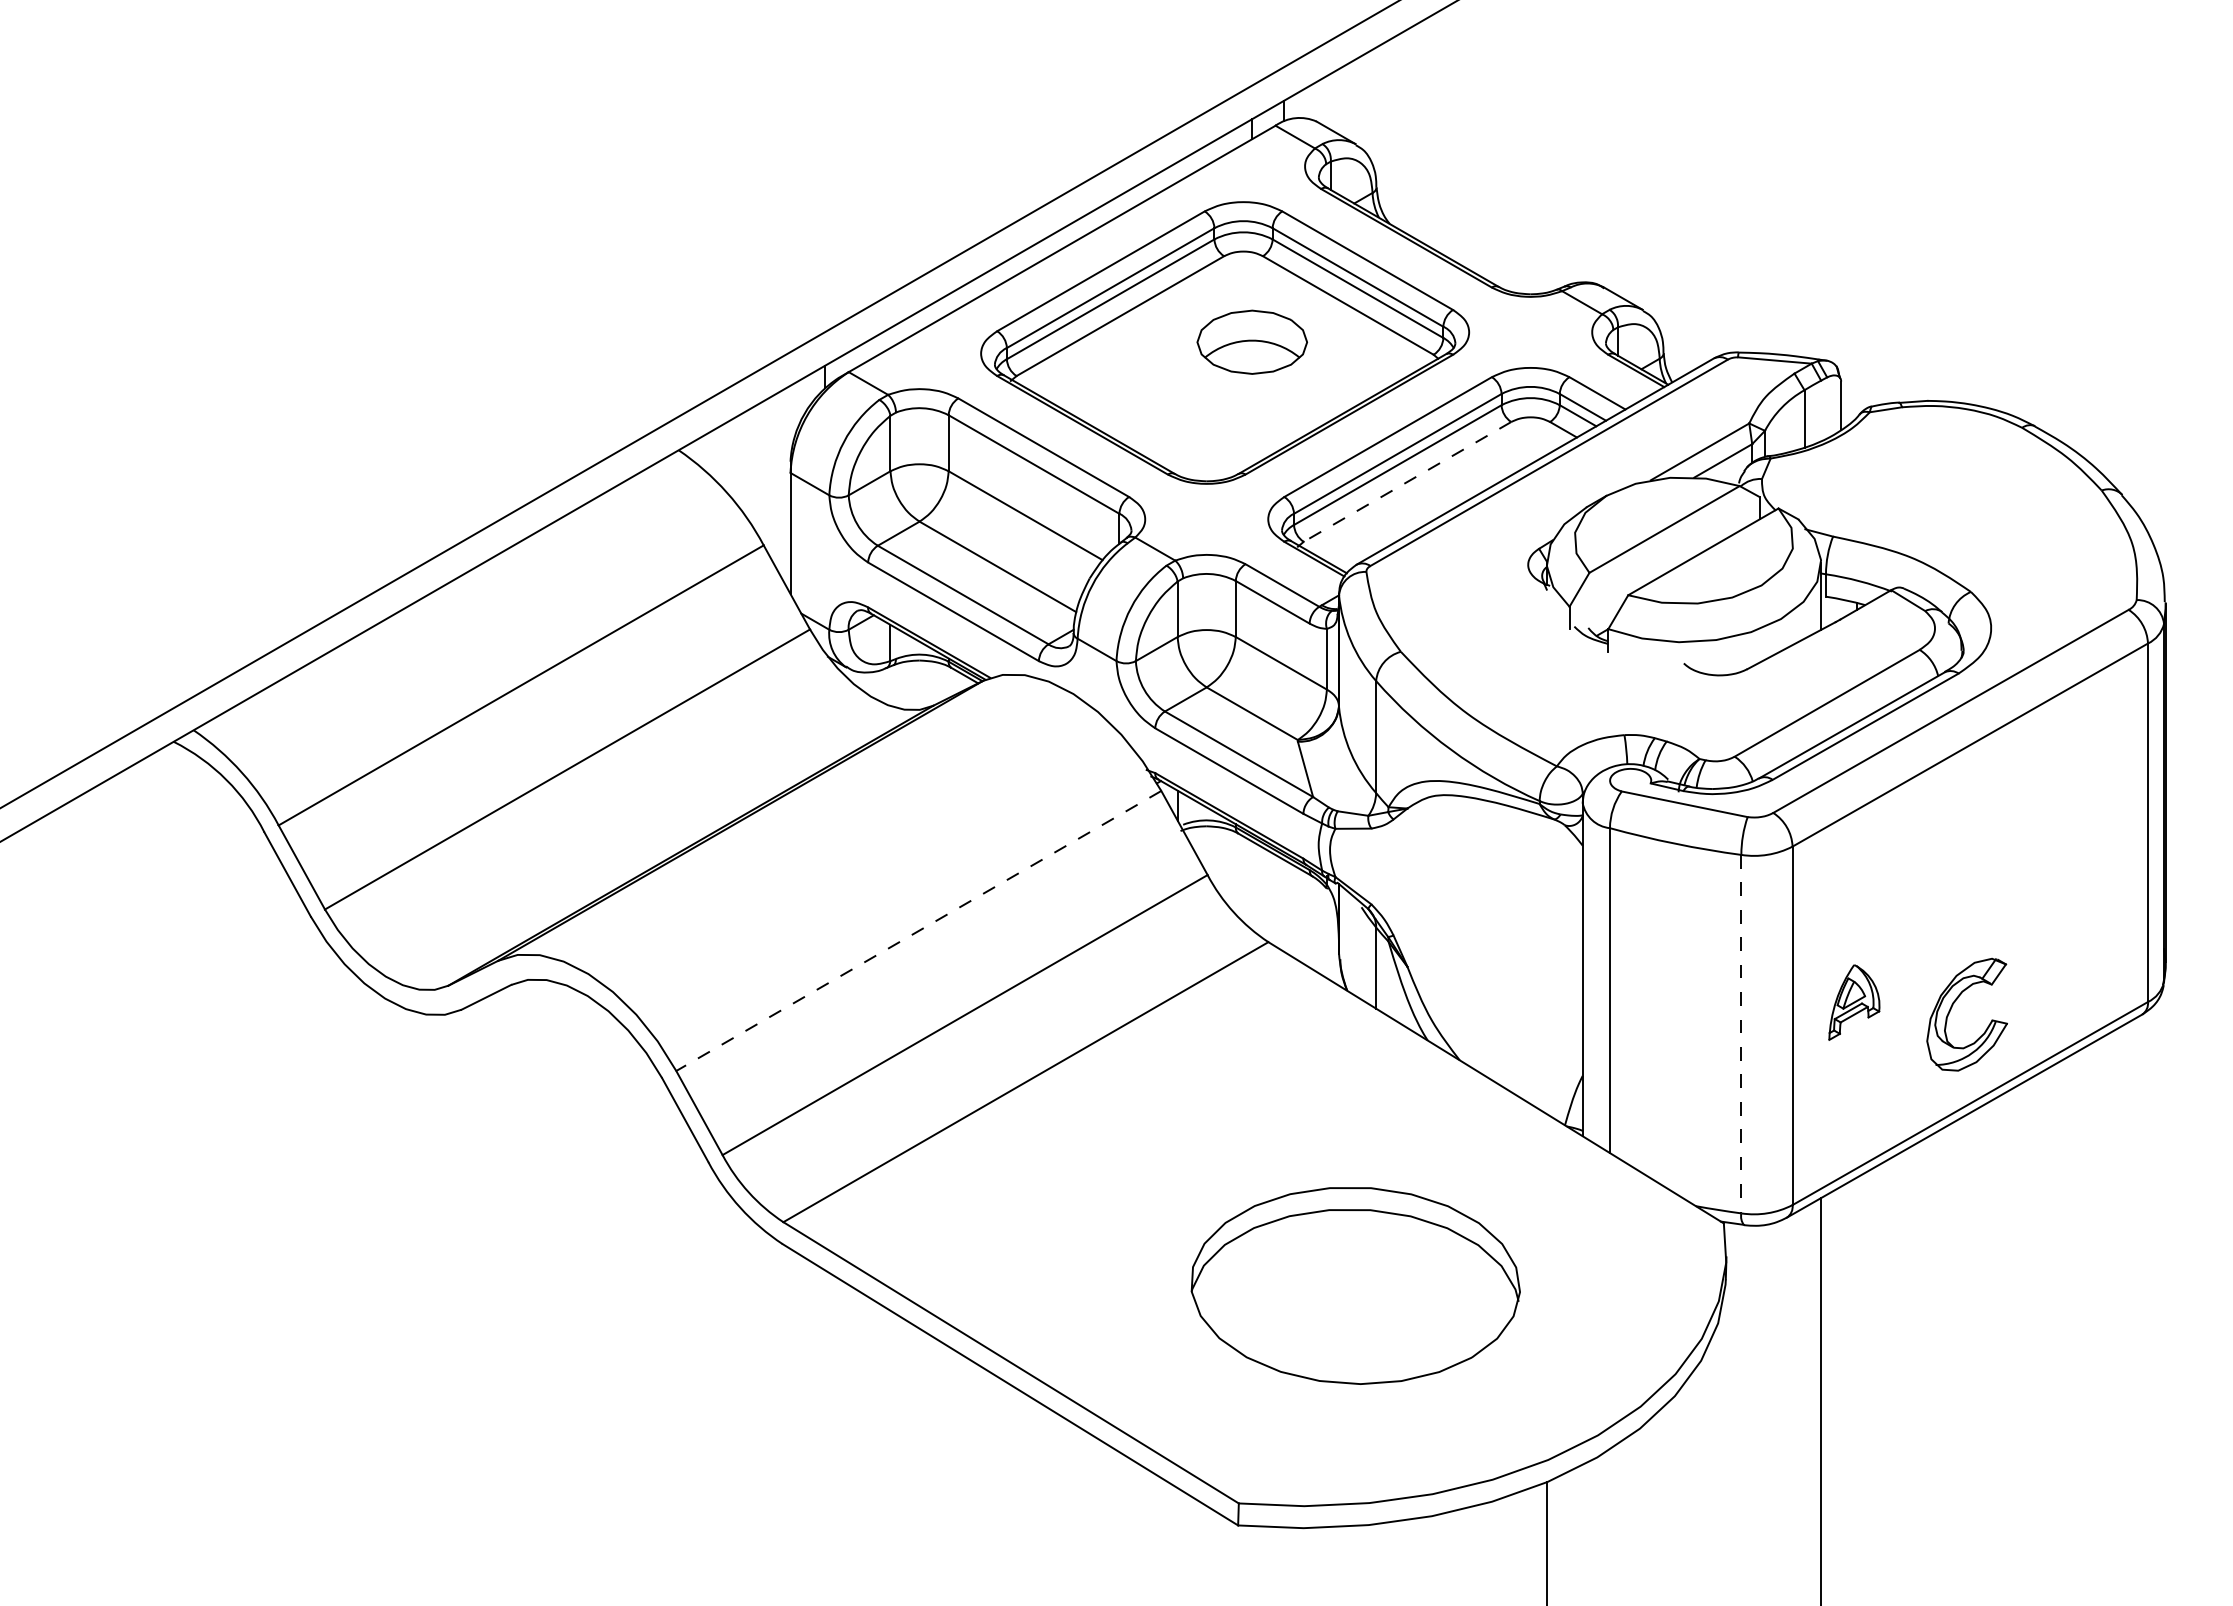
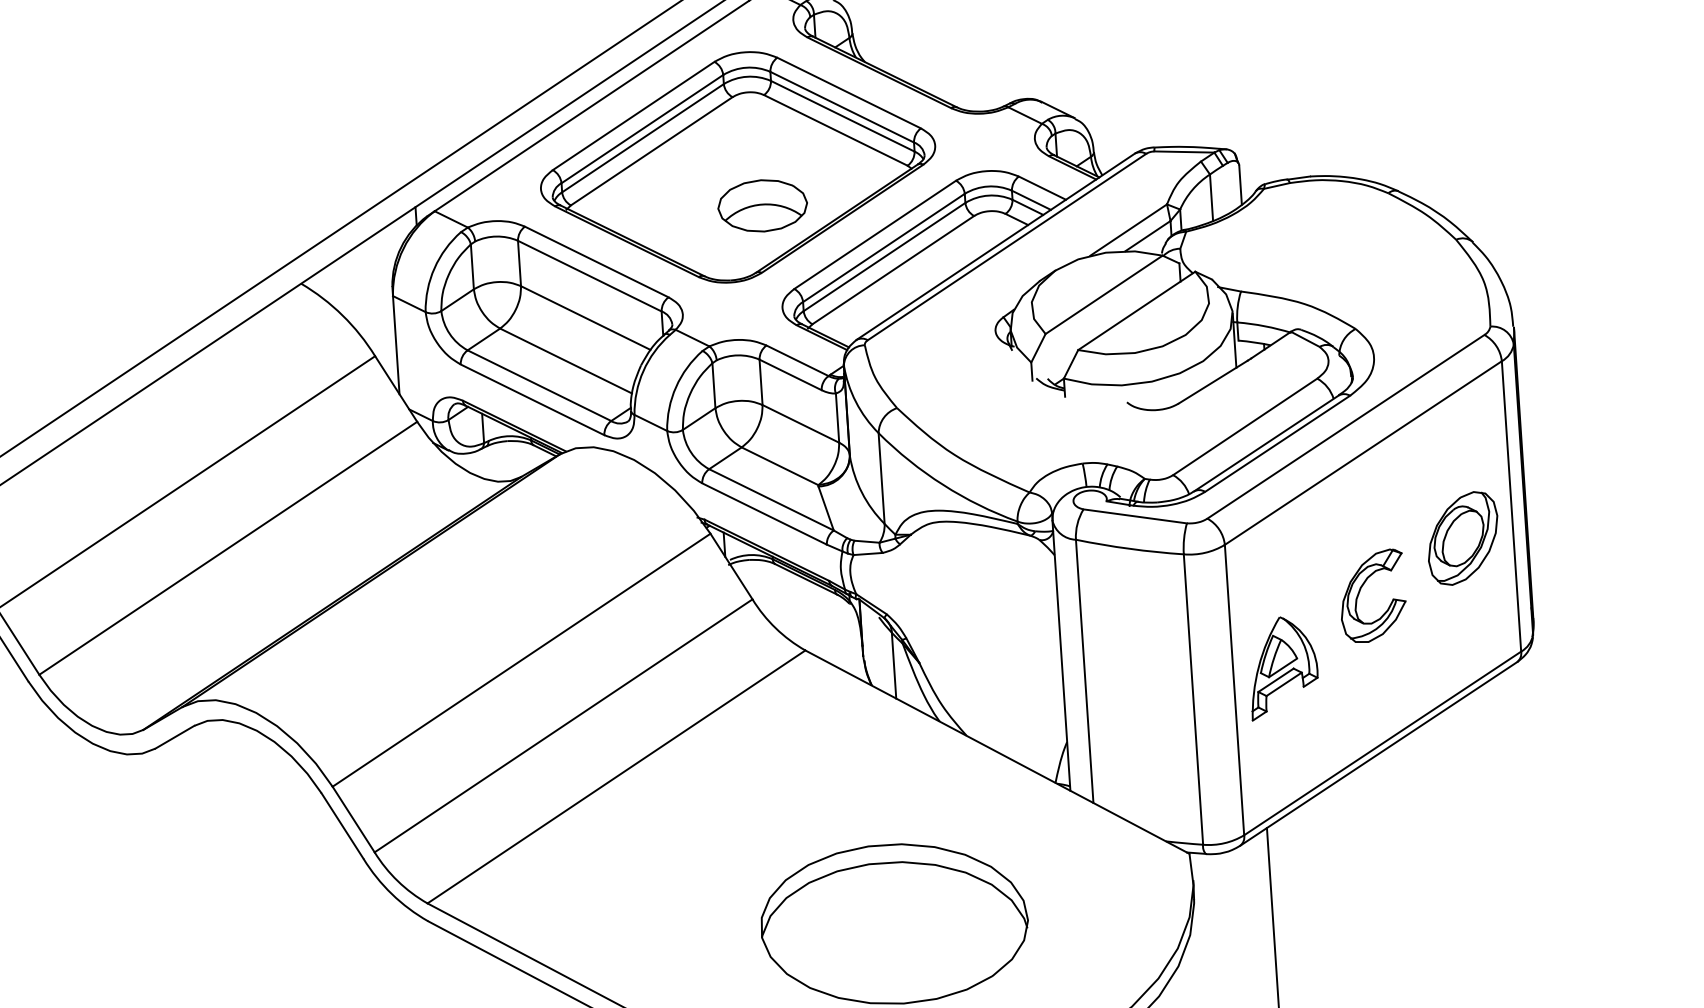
part: (1251, 341) -> (762, 205), moved
line: (1407, 481) -> (893, 269), dashed -> solid
part: (2085, 858) -> (1462, 538), added
line: (918, 931) -> (521, 660), dashed -> solid
part: (1854, 1002) -> (1283, 667), size x1.67
part: (1952, 1007) -> (1360, 591), moved
line: (1741, 1034) -> (1193, 699), dashed -> solid

